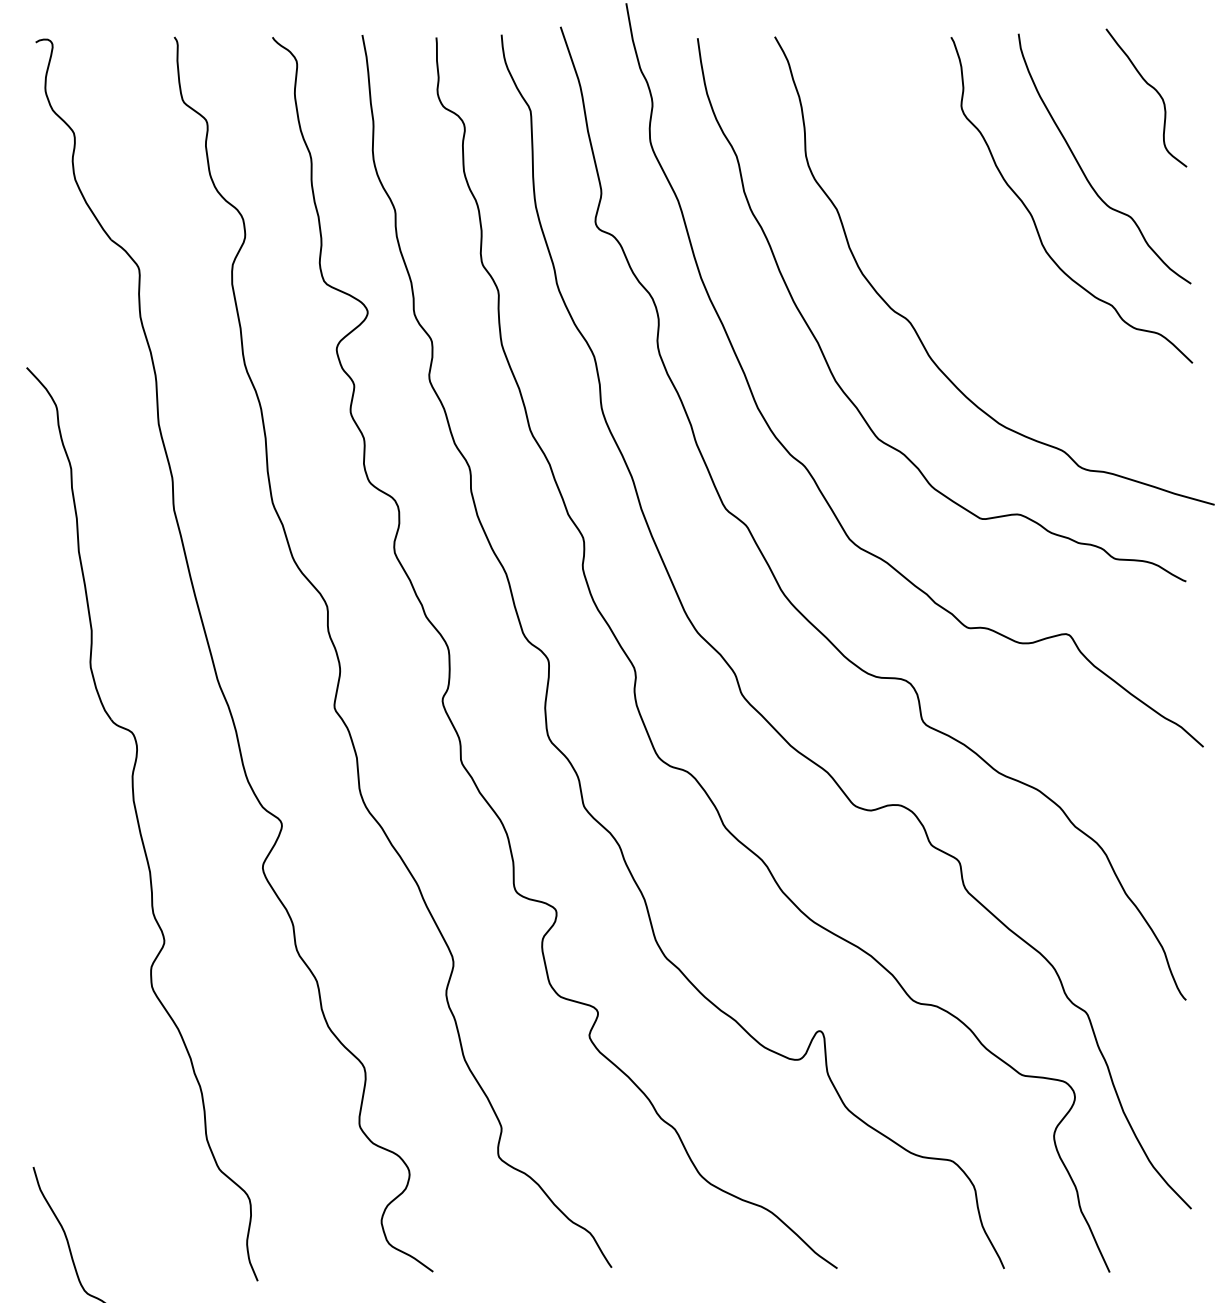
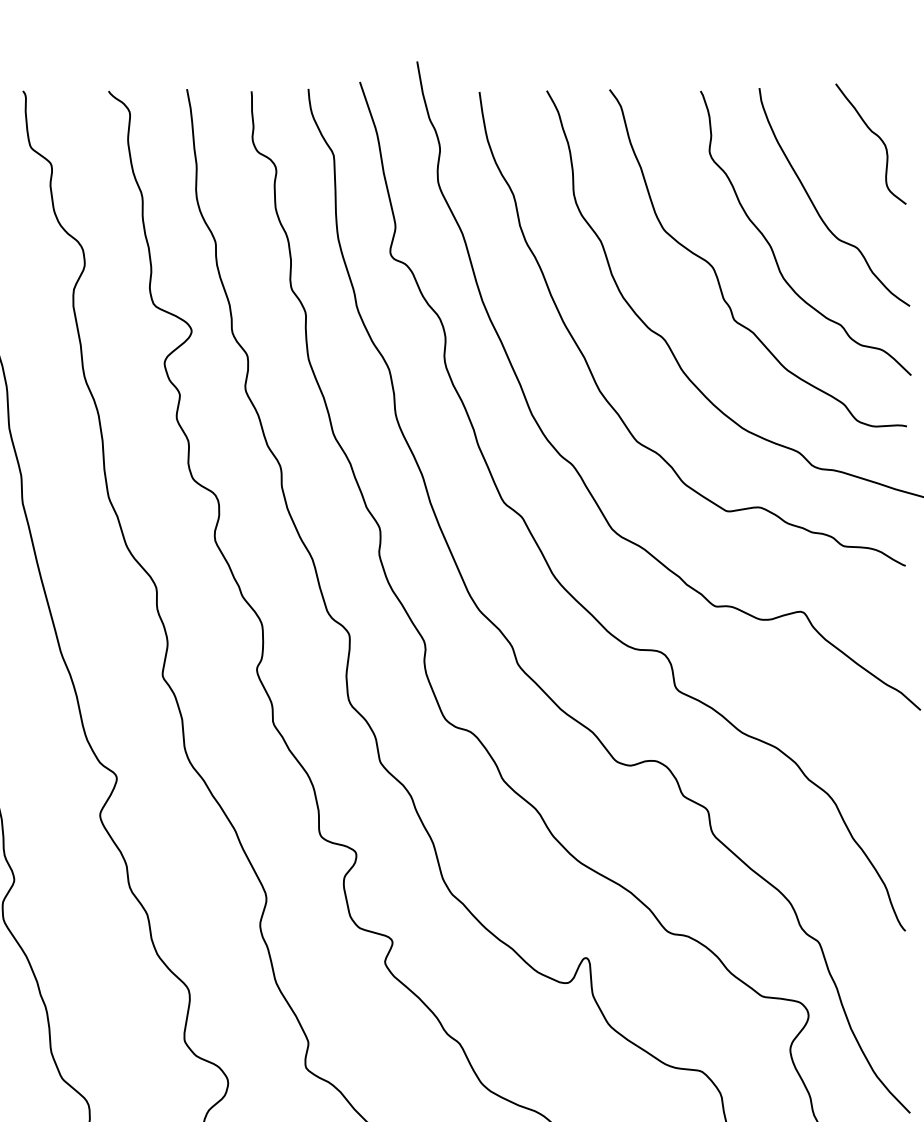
curve: (970, 248) -> (717, 275), added

